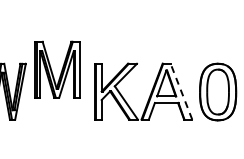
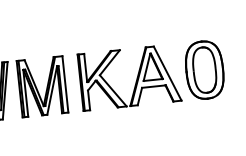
part: (57, 69) -> (42, 86), moved
line: (181, 91) -> (167, 73), dashed -> solid

